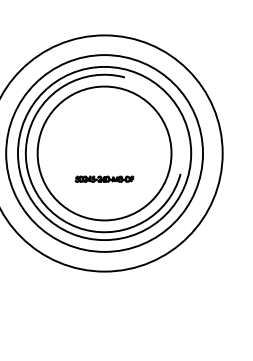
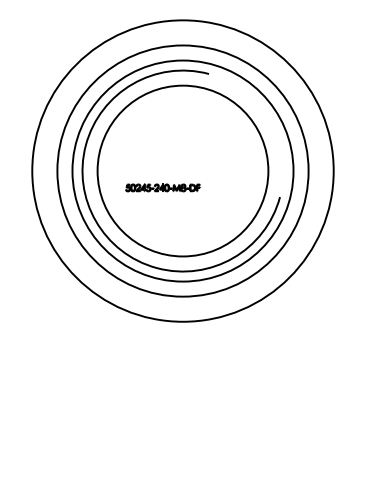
part: (104, 178) -> (162, 187), moved

